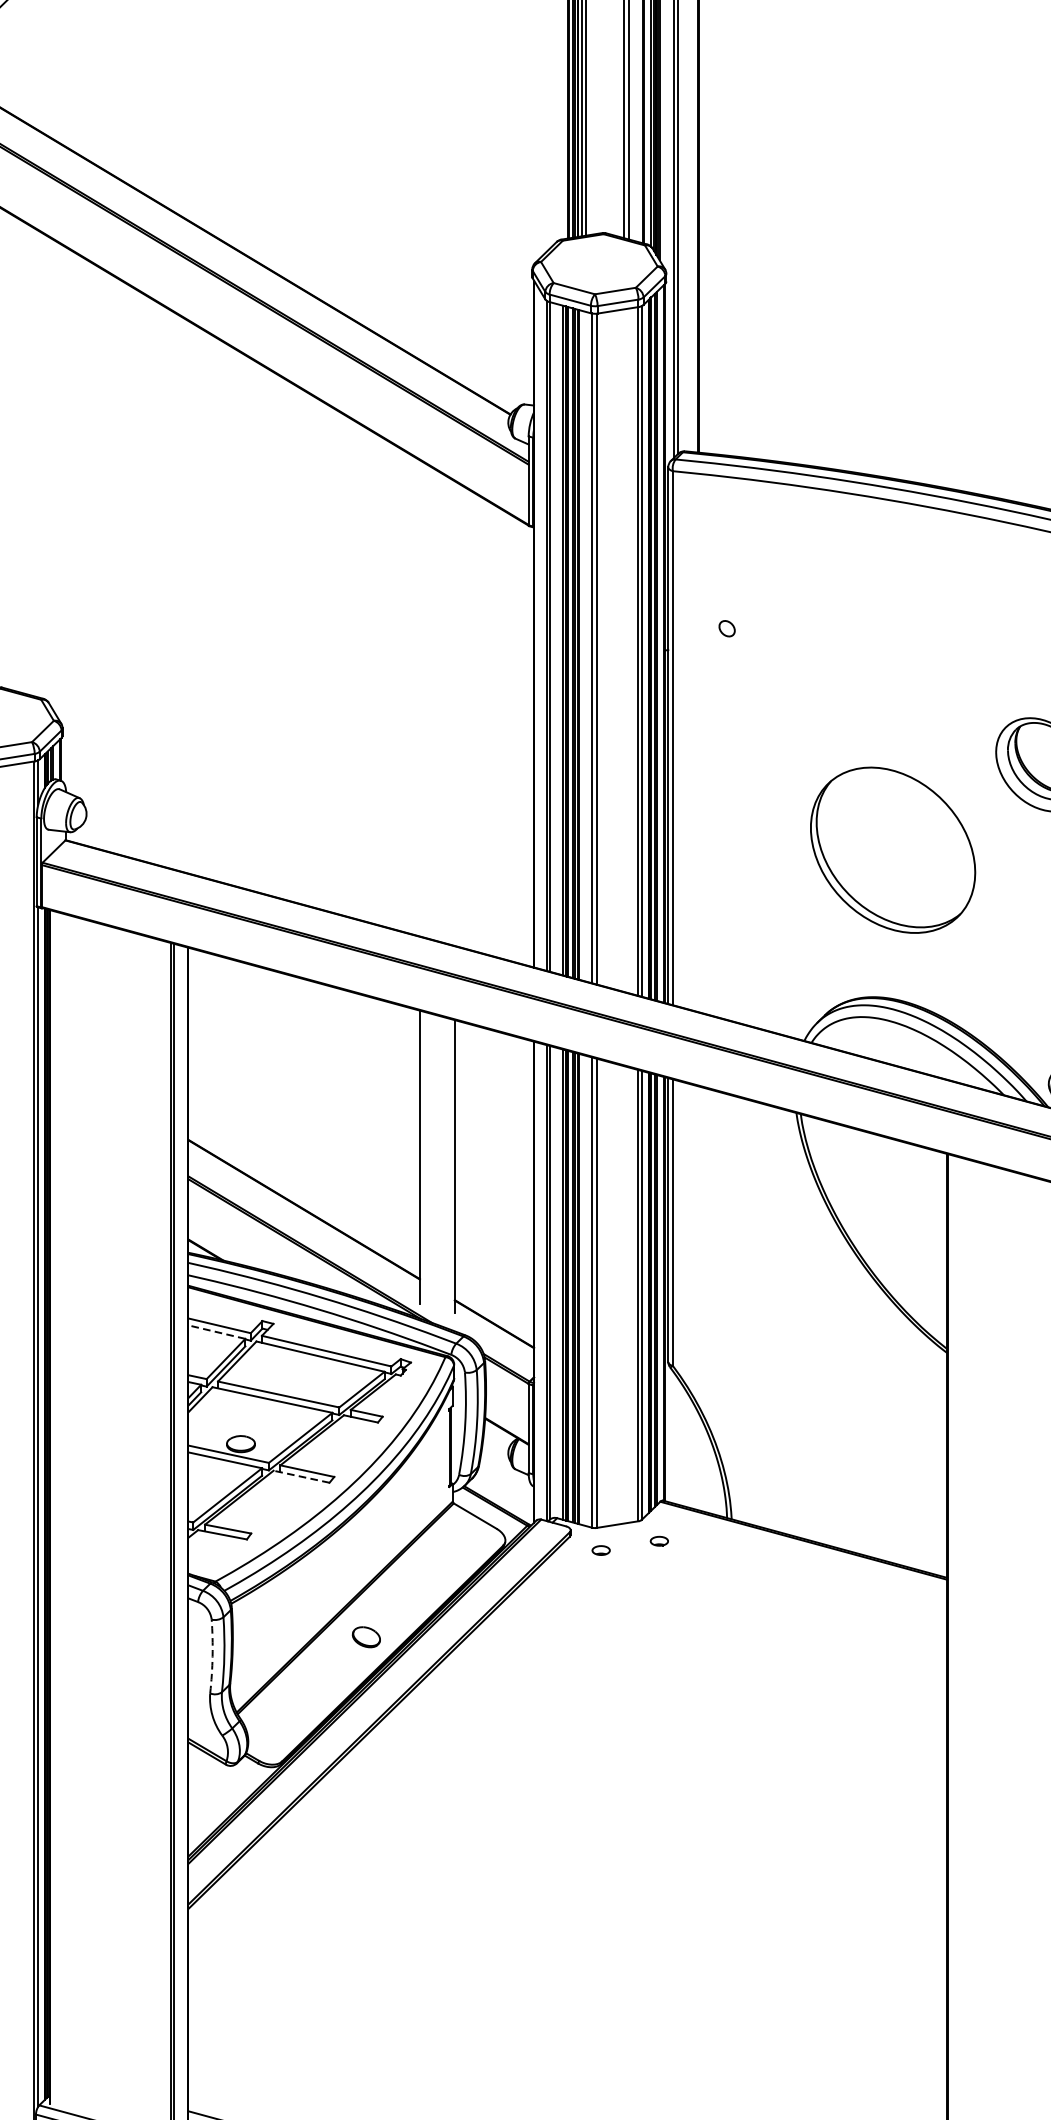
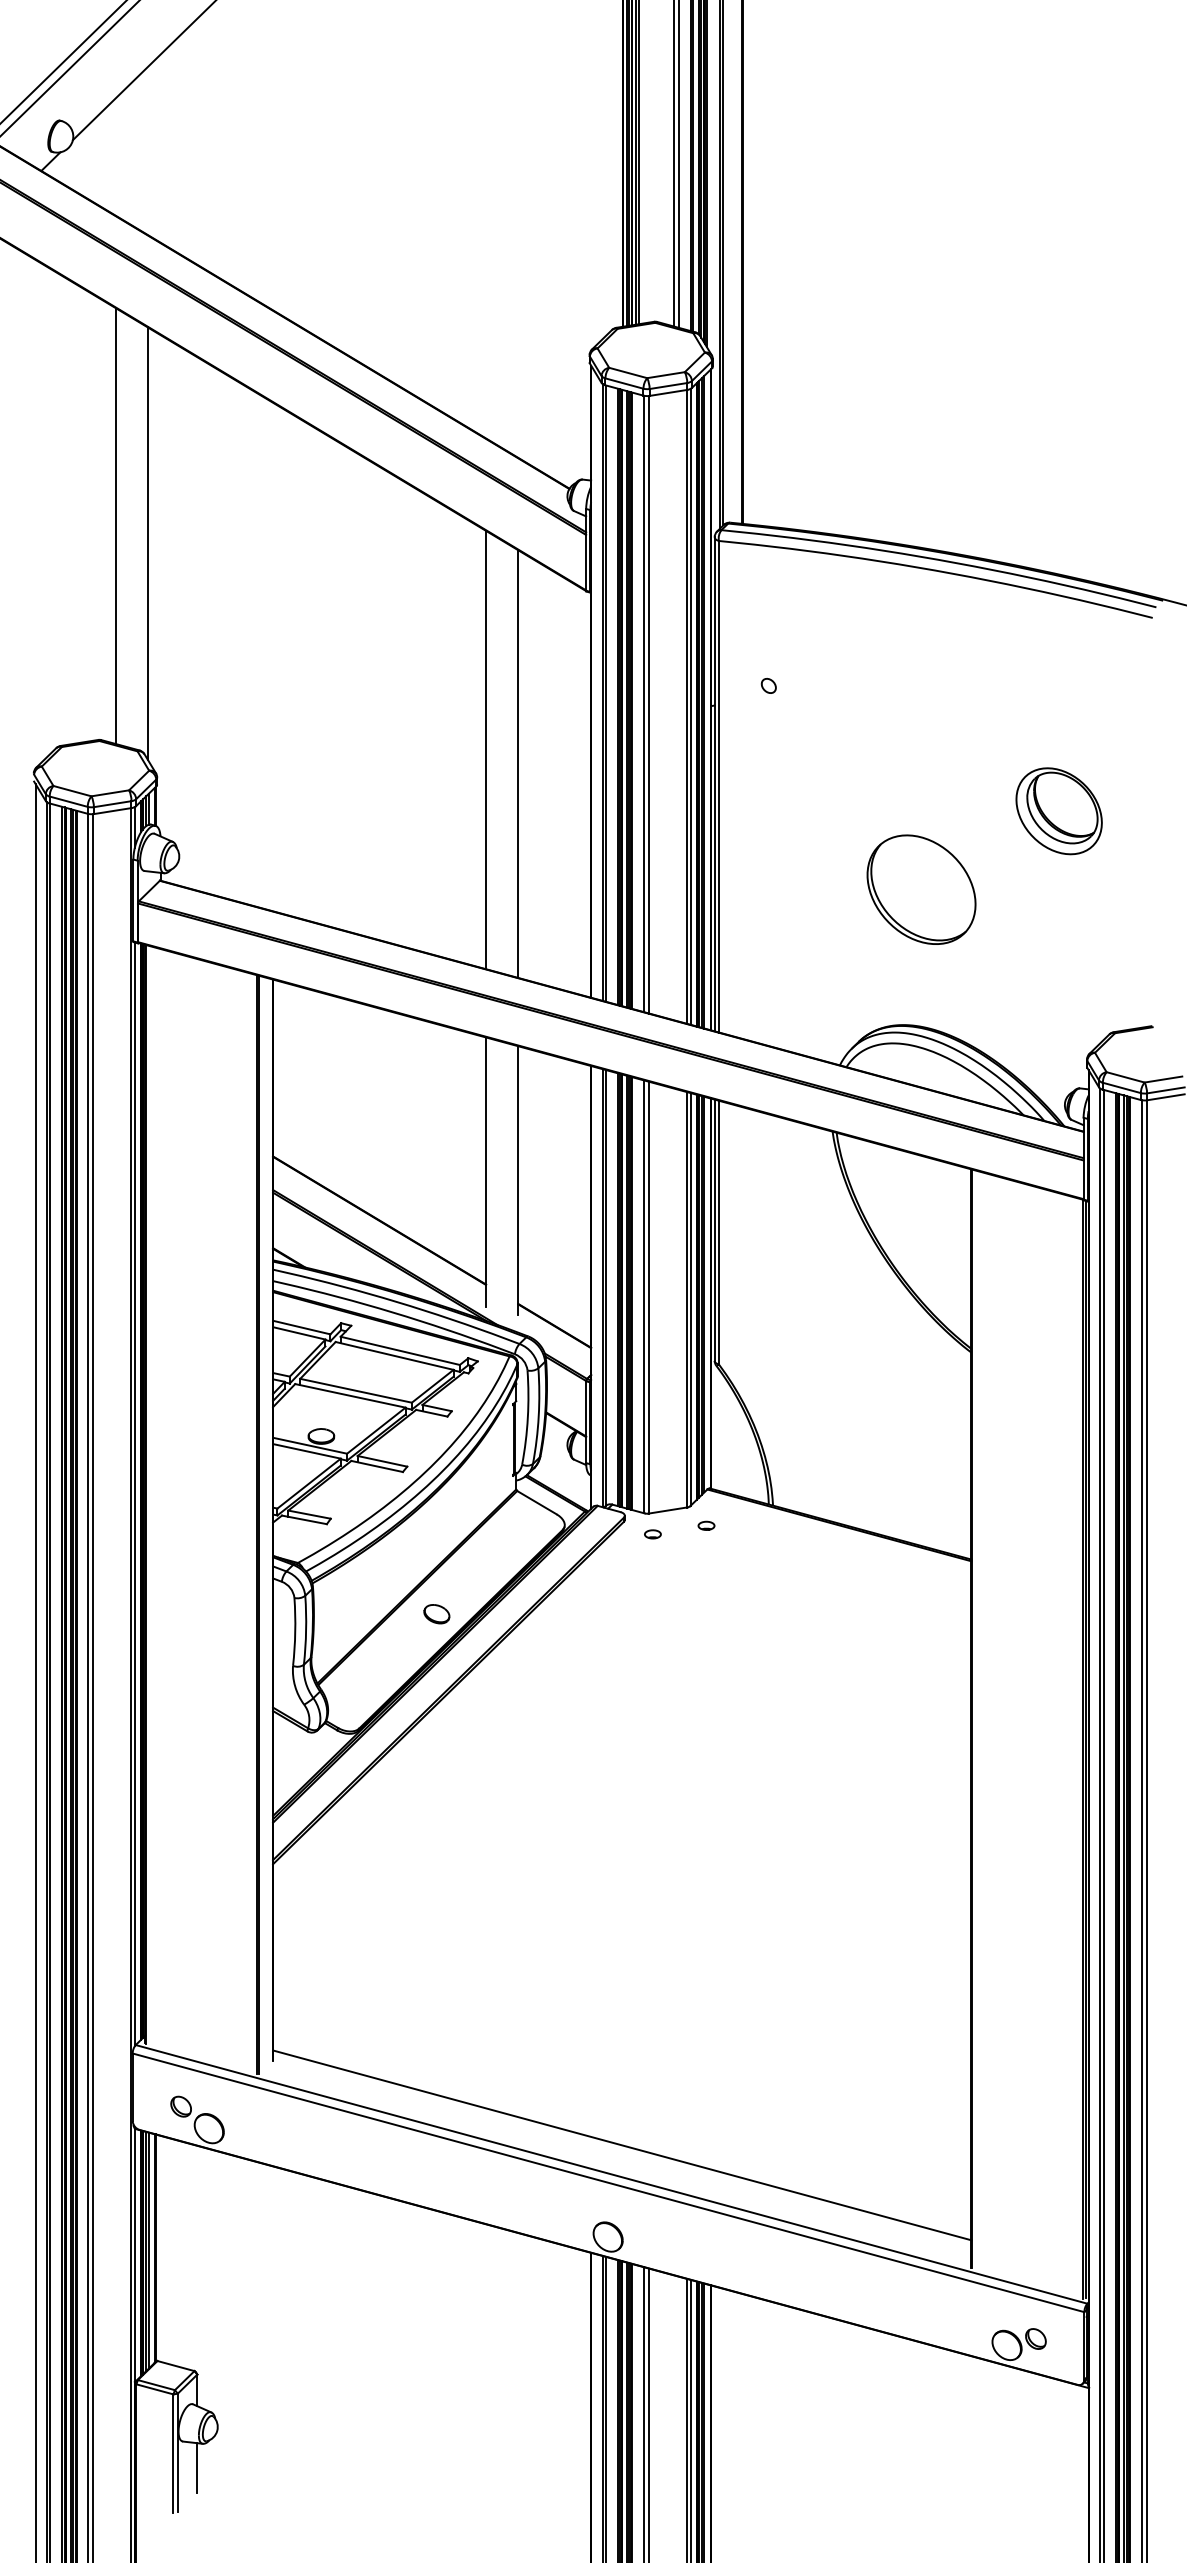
line: (17, 454) -> (115, 525), added
line: (52, 473) -> (147, 543), added
line: (420, 697) -> (486, 749), added
line: (455, 712) -> (518, 763), added
part: (892, 849) -> (921, 889), size x0.71
line: (217, 1332) -> (299, 1333), dashed -> solid
line: (300, 1476) -> (376, 1466), dashed -> solid
arc: (212, 1656) -> (295, 1631), dashed -> solid

